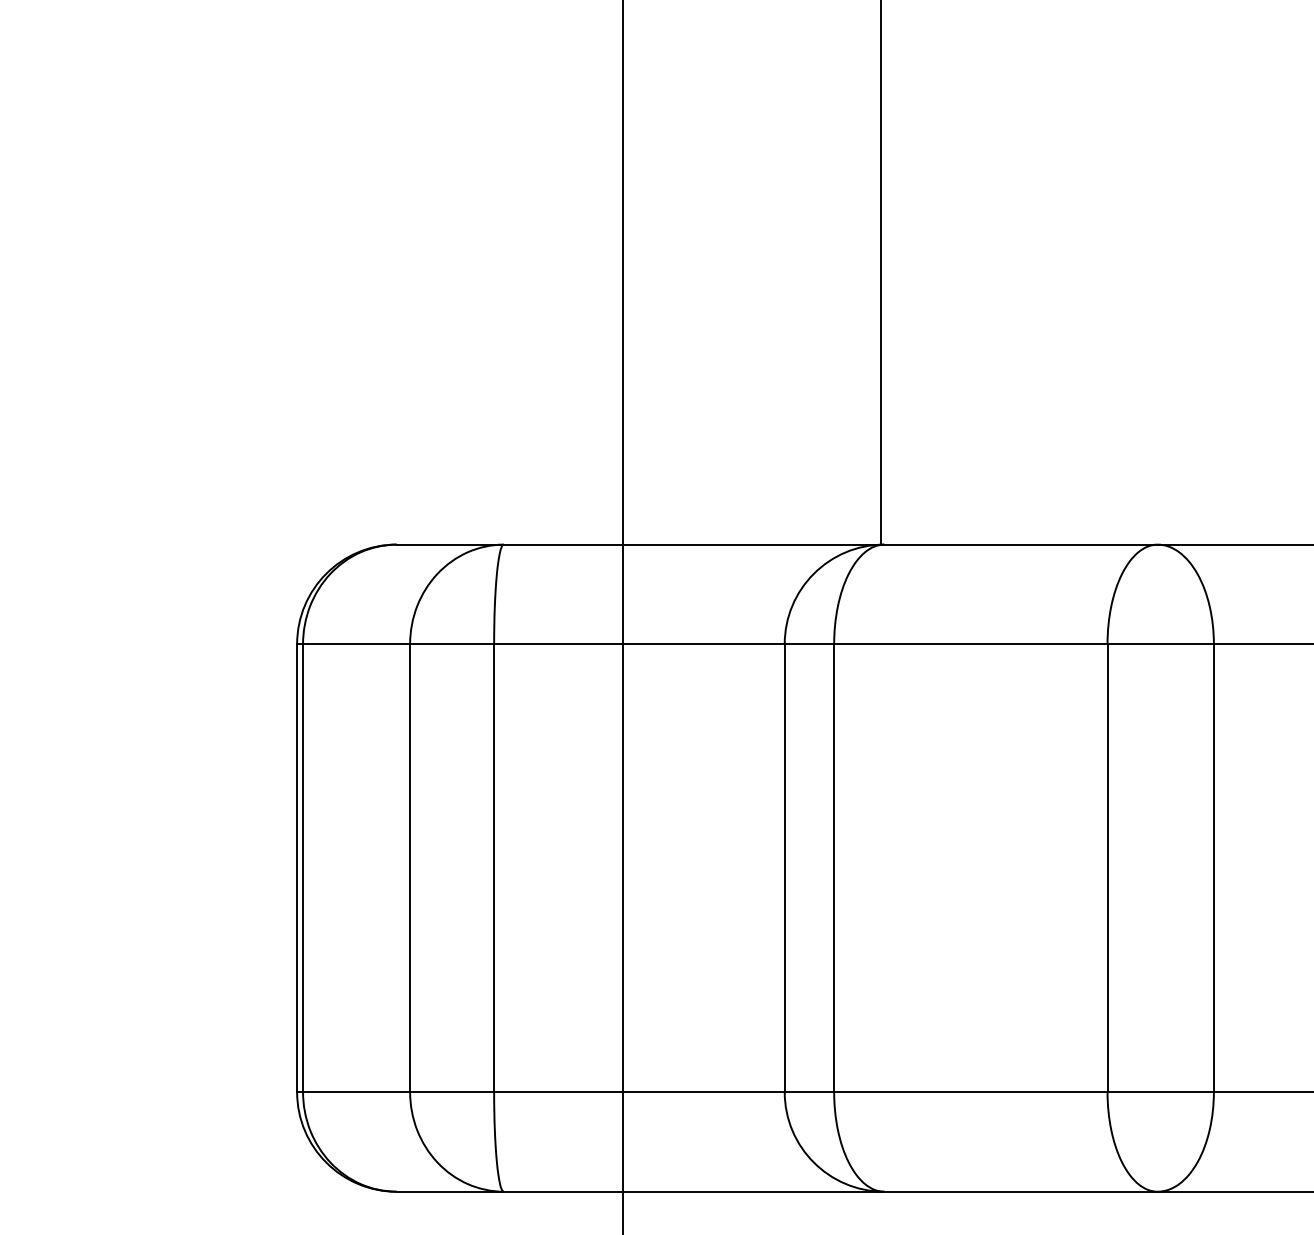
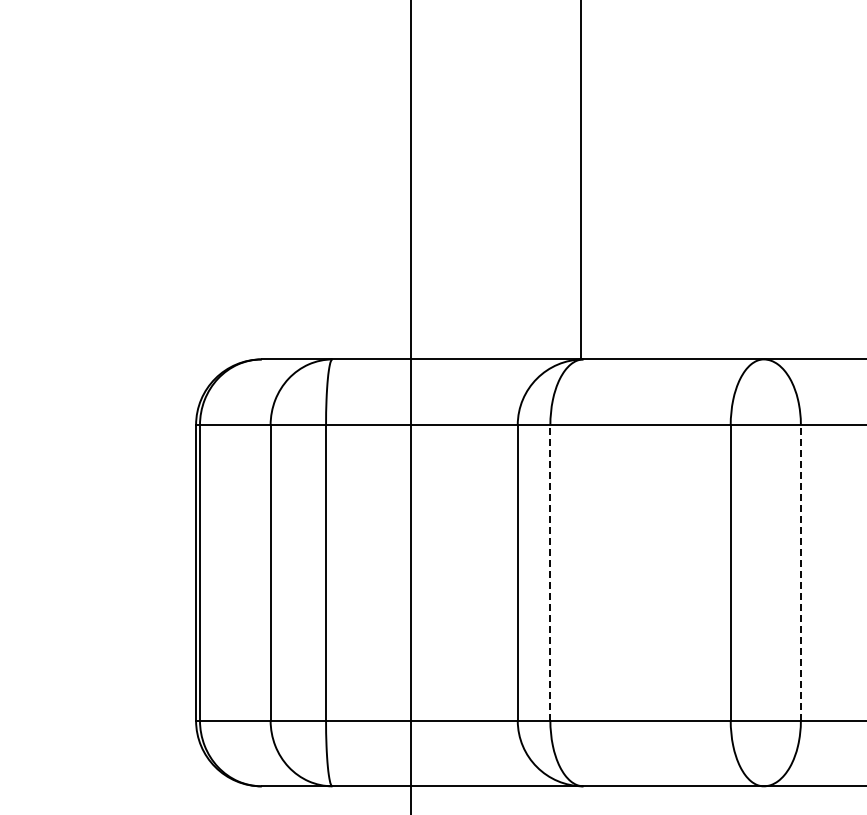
line: (834, 867) -> (550, 572), solid -> dashed
line: (1213, 867) -> (800, 572), solid -> dashed

